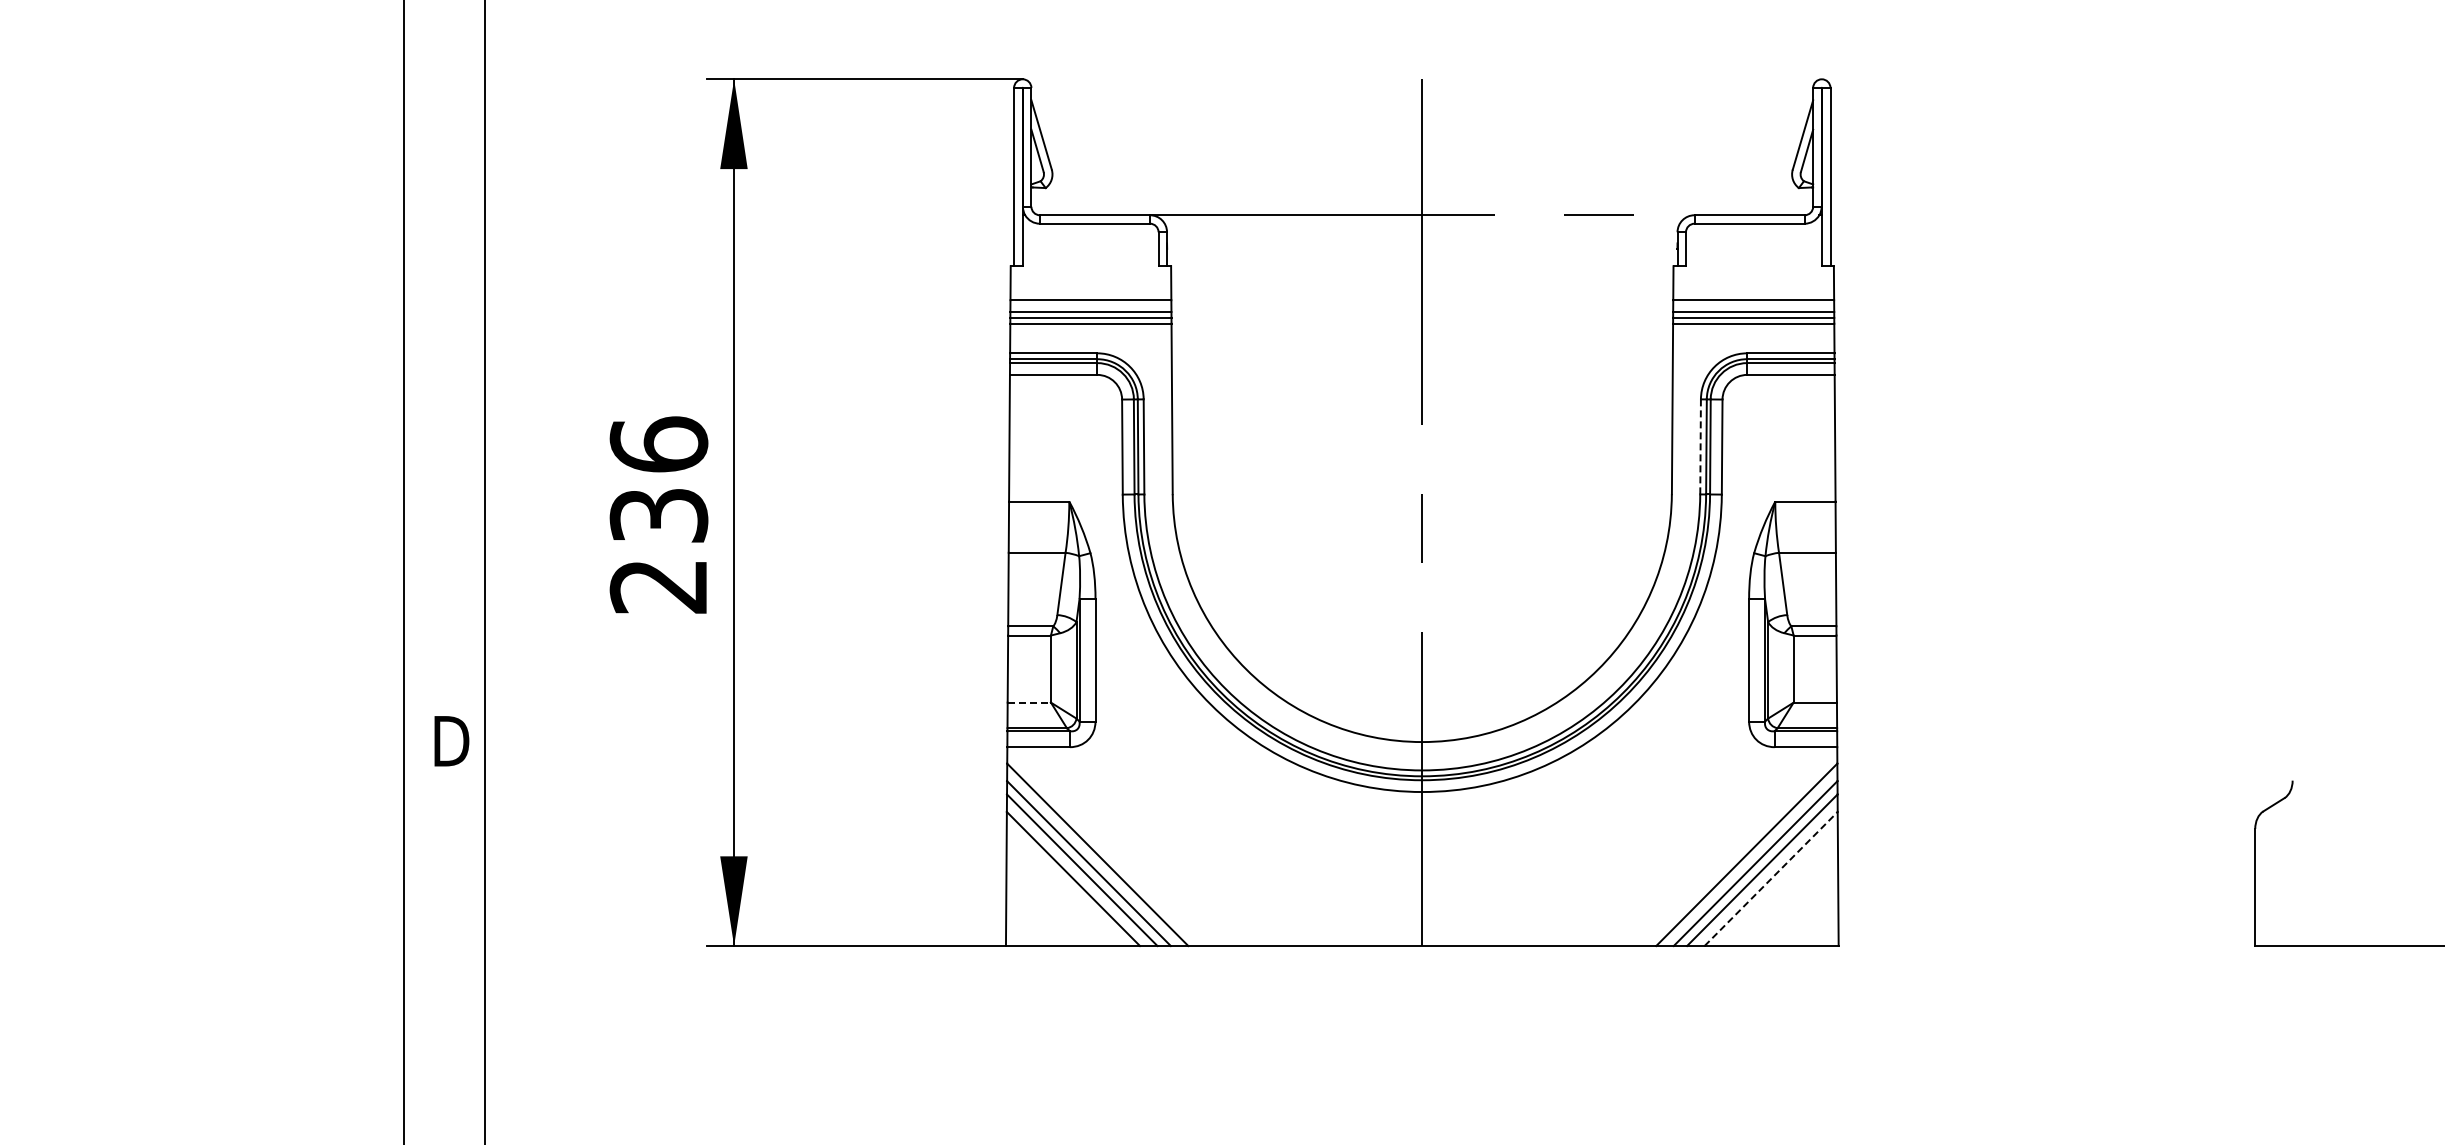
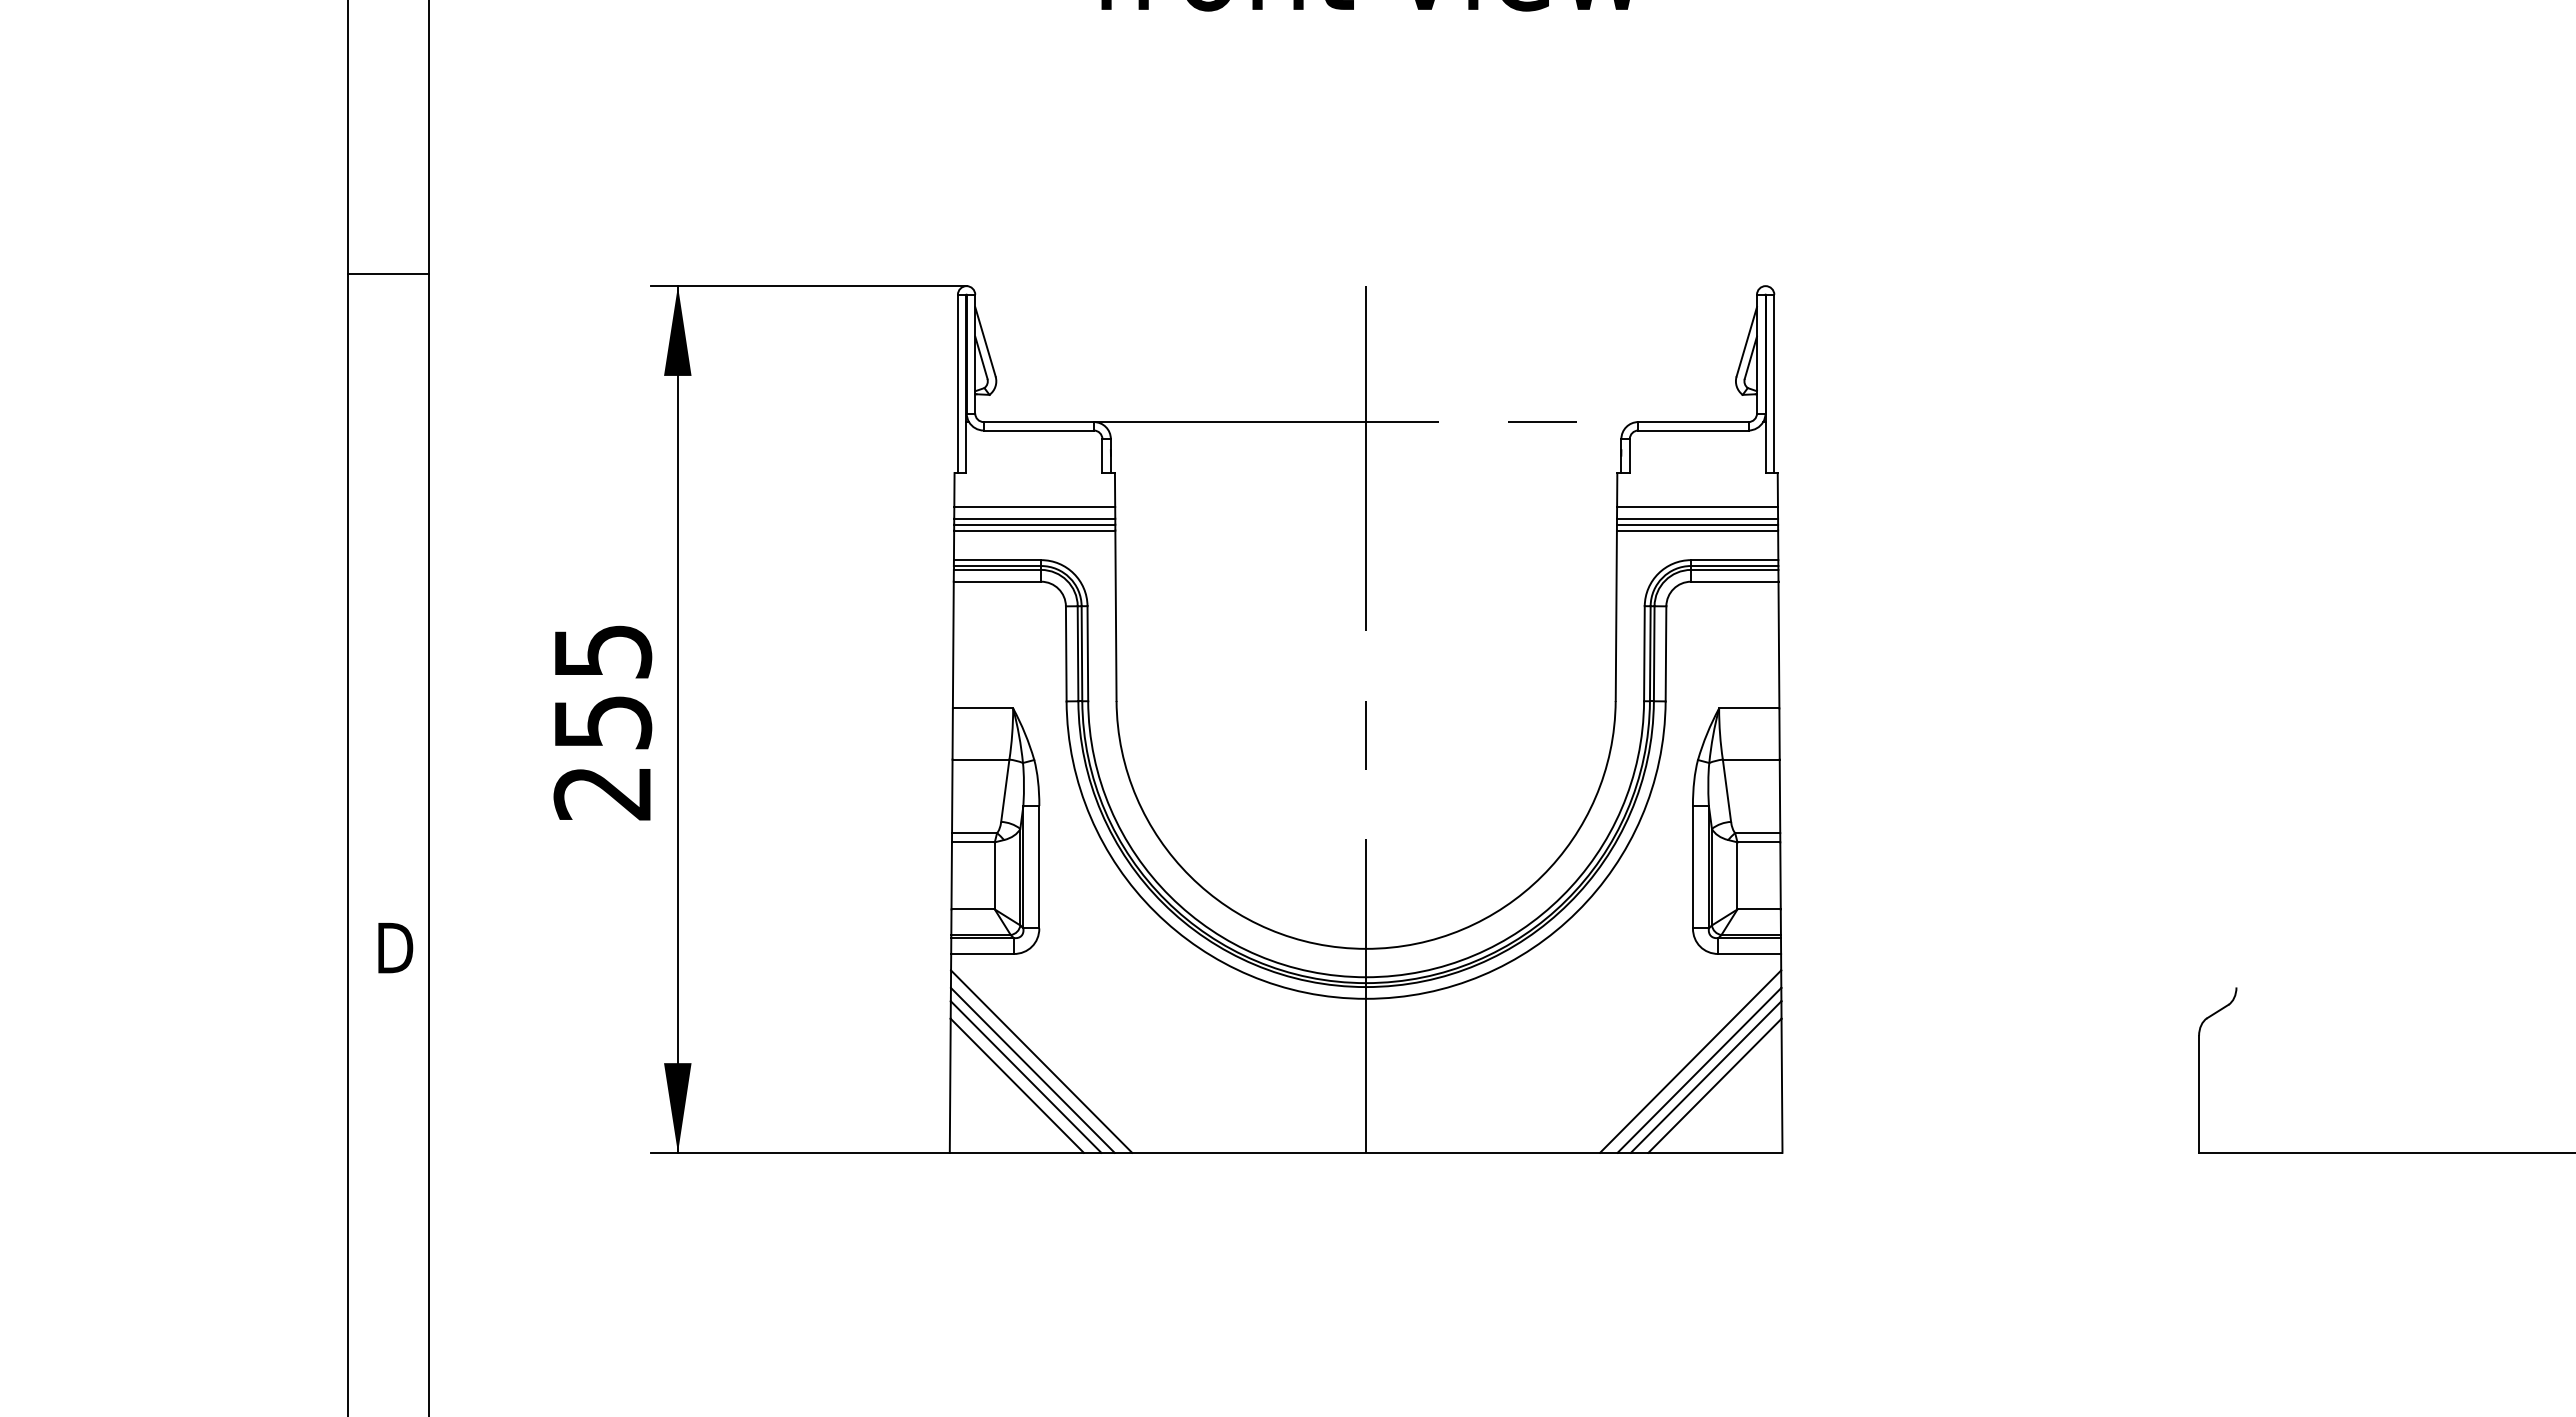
line: (444, 67) -> (388, 274), added
line: (1700, 446) -> (1644, 653), dashed -> solid
text: (658, 479) -> (602, 686), 236 -> 255
line: (1029, 702) -> (973, 909), dashed -> solid
line: (1771, 878) -> (1715, 1085), dashed -> solid

